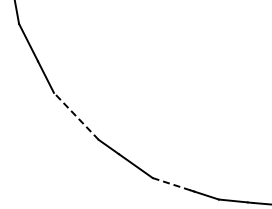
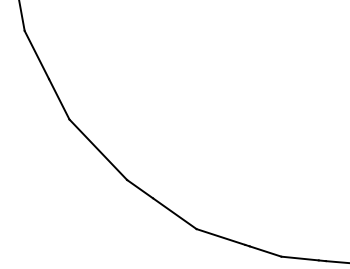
line: (76, 116) -> (98, 149), dashed -> solid
line: (171, 184) -> (220, 237), dashed -> solid

